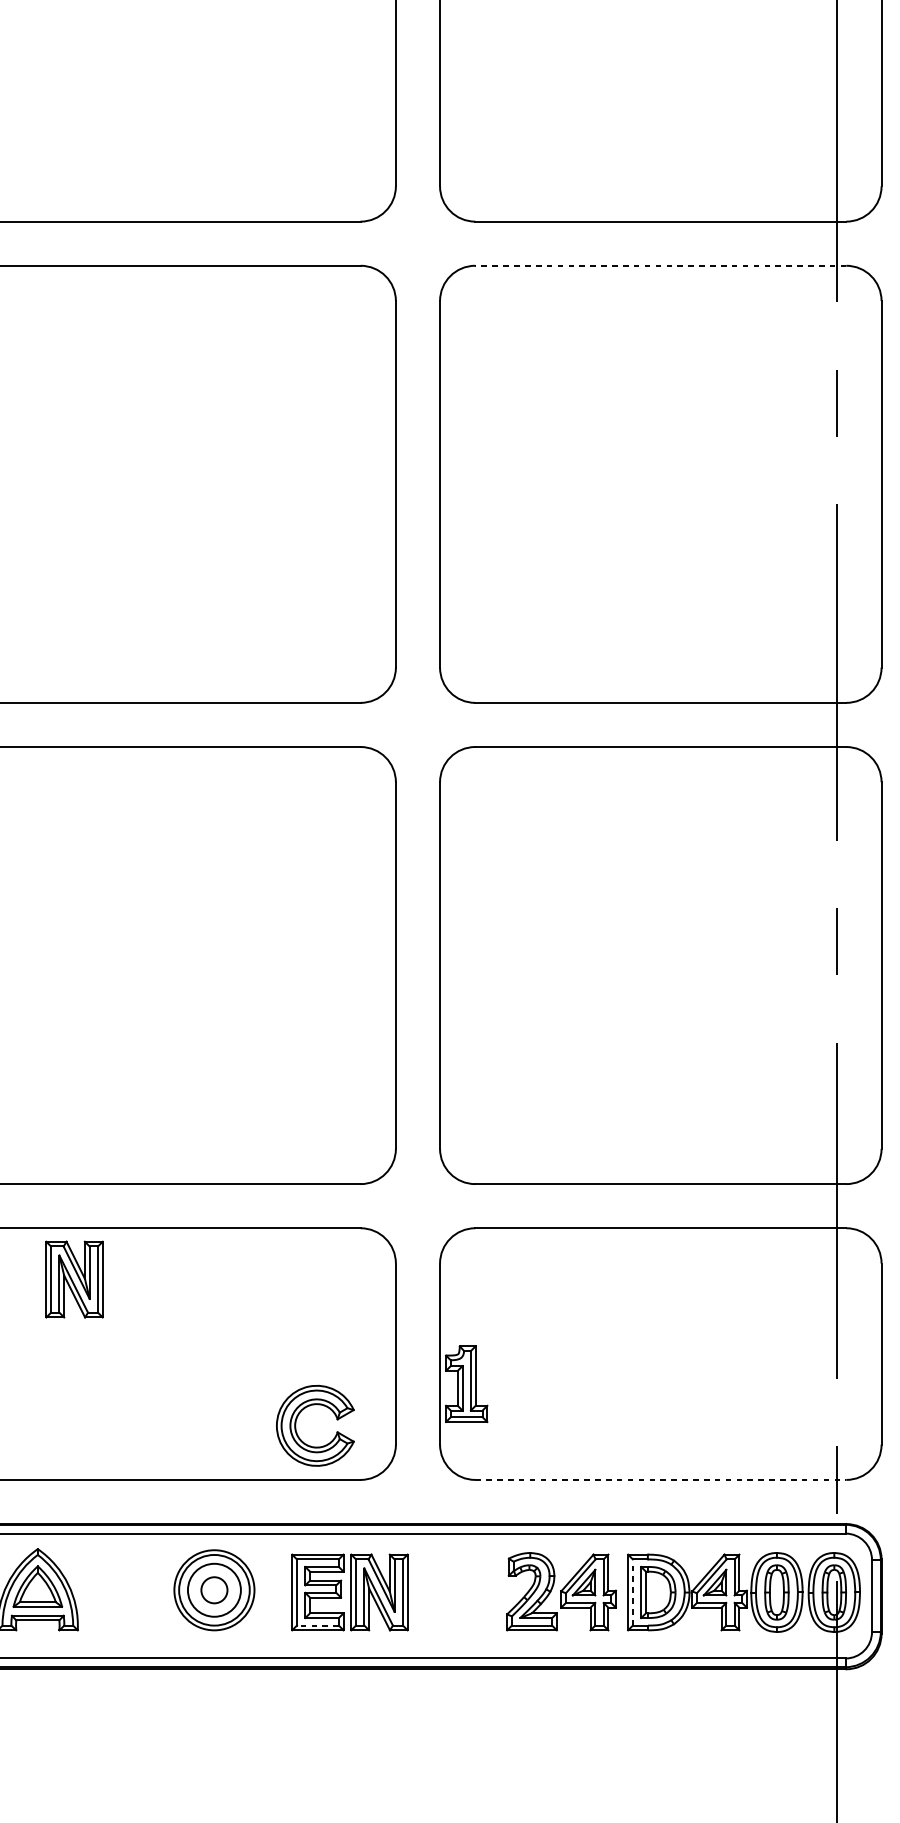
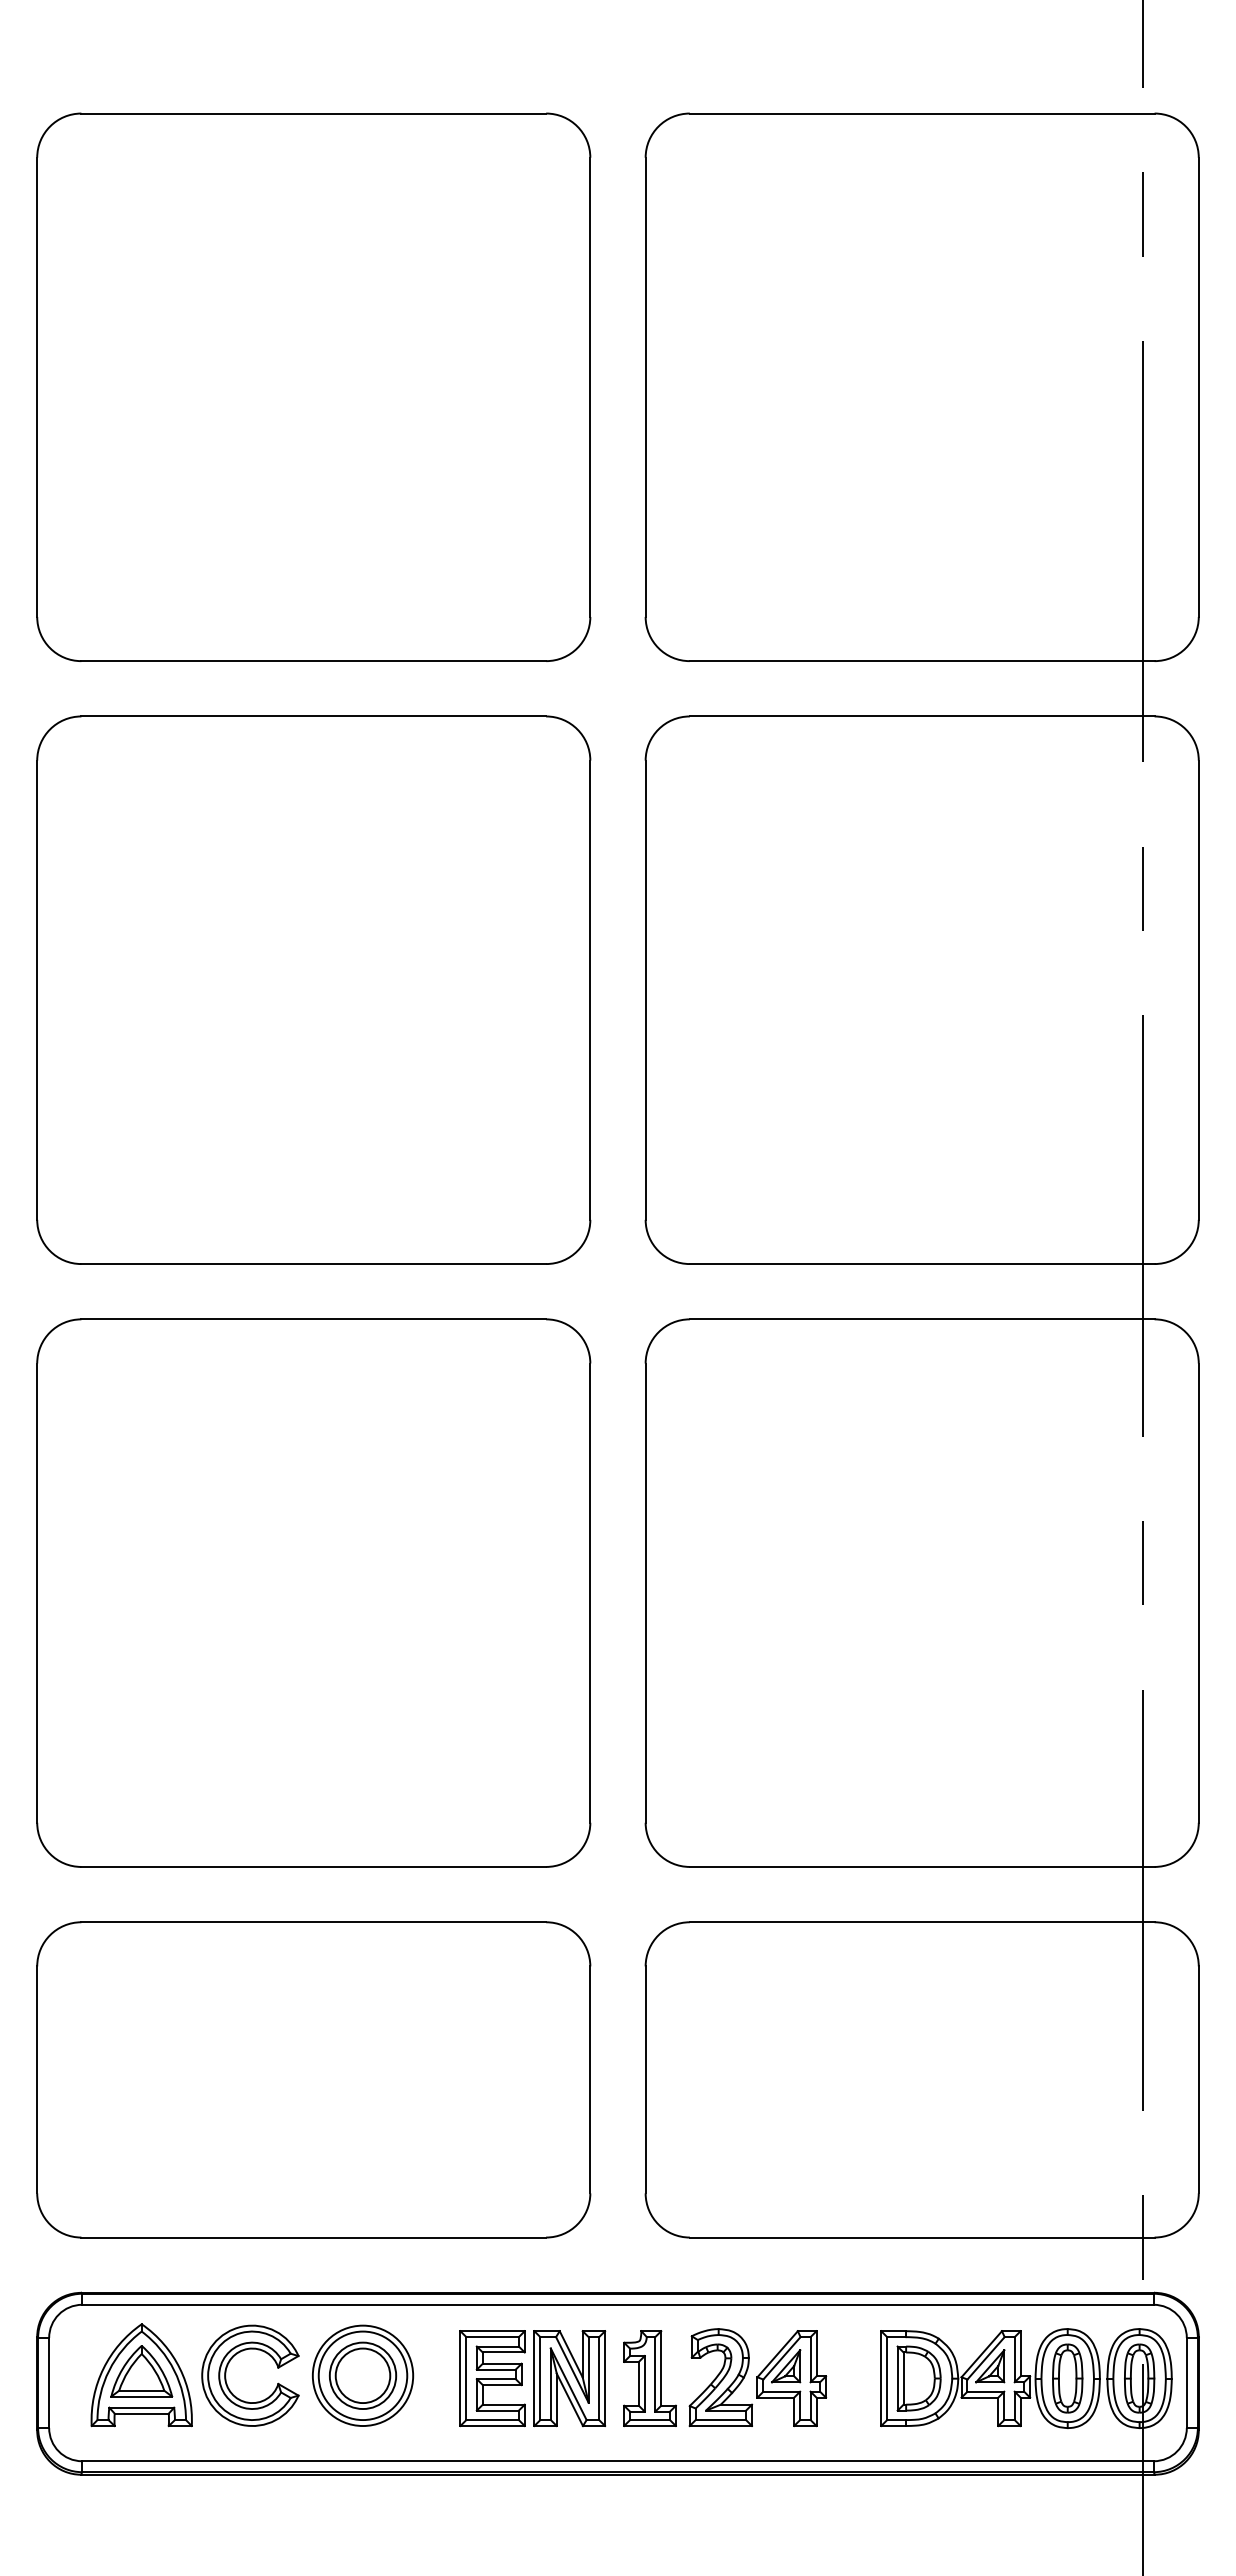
line: (660, 265) -> (921, 716), dashed -> solid
part: (74, 1279) -> (187, 1986), removed
part: (466, 1384) -> (649, 2378), moved
part: (296, 1424) -> (226, 2374), moved
line: (661, 1479) -> (922, 2237), dashed -> solid
circle: (214, 1590) -> (362, 2375), size x1.67
part: (561, 1591) -> (757, 2377), moved
line: (633, 1592) -> (887, 2378), dashed -> solid
line: (317, 1625) -> (492, 2420), dashed -> solid

